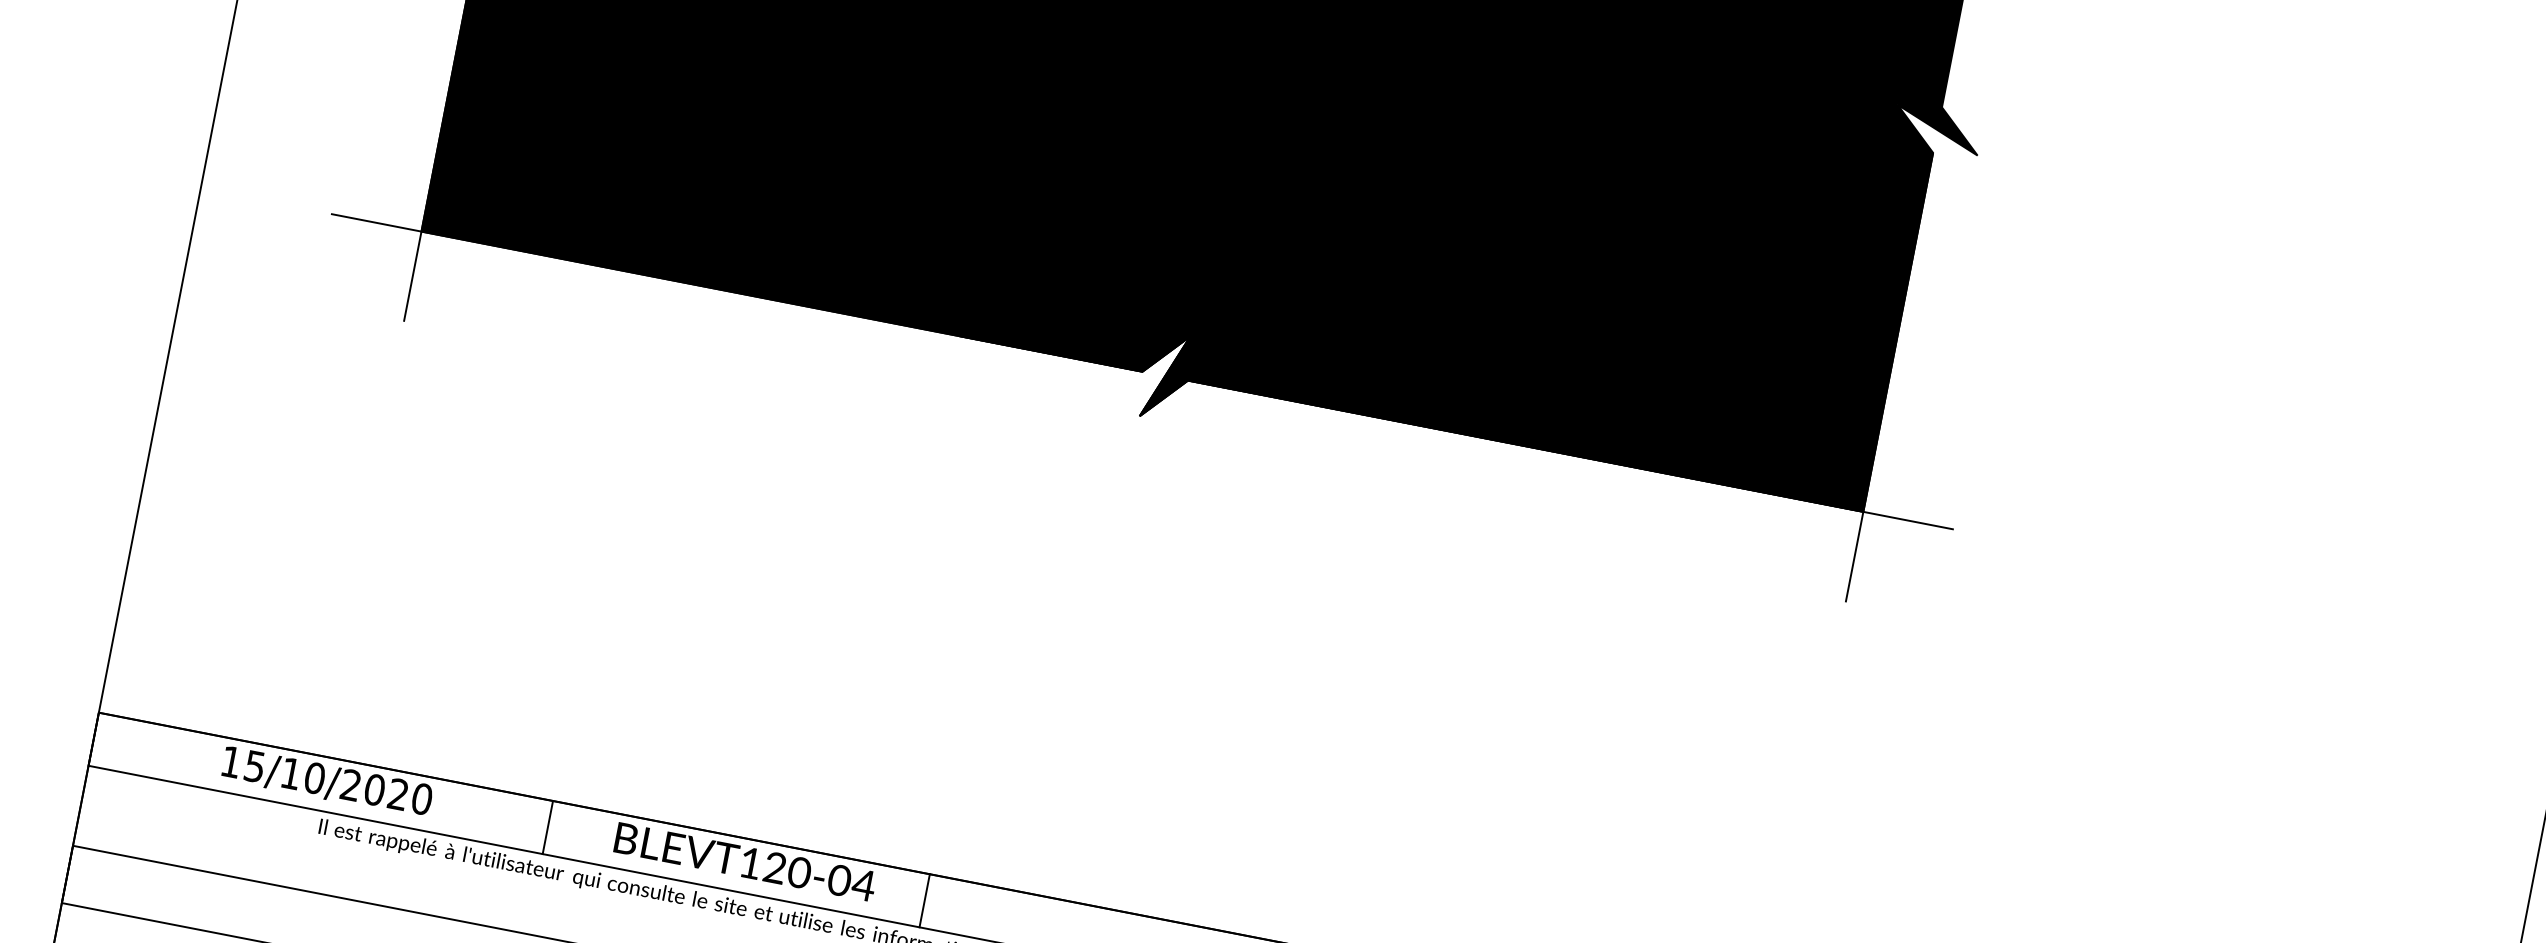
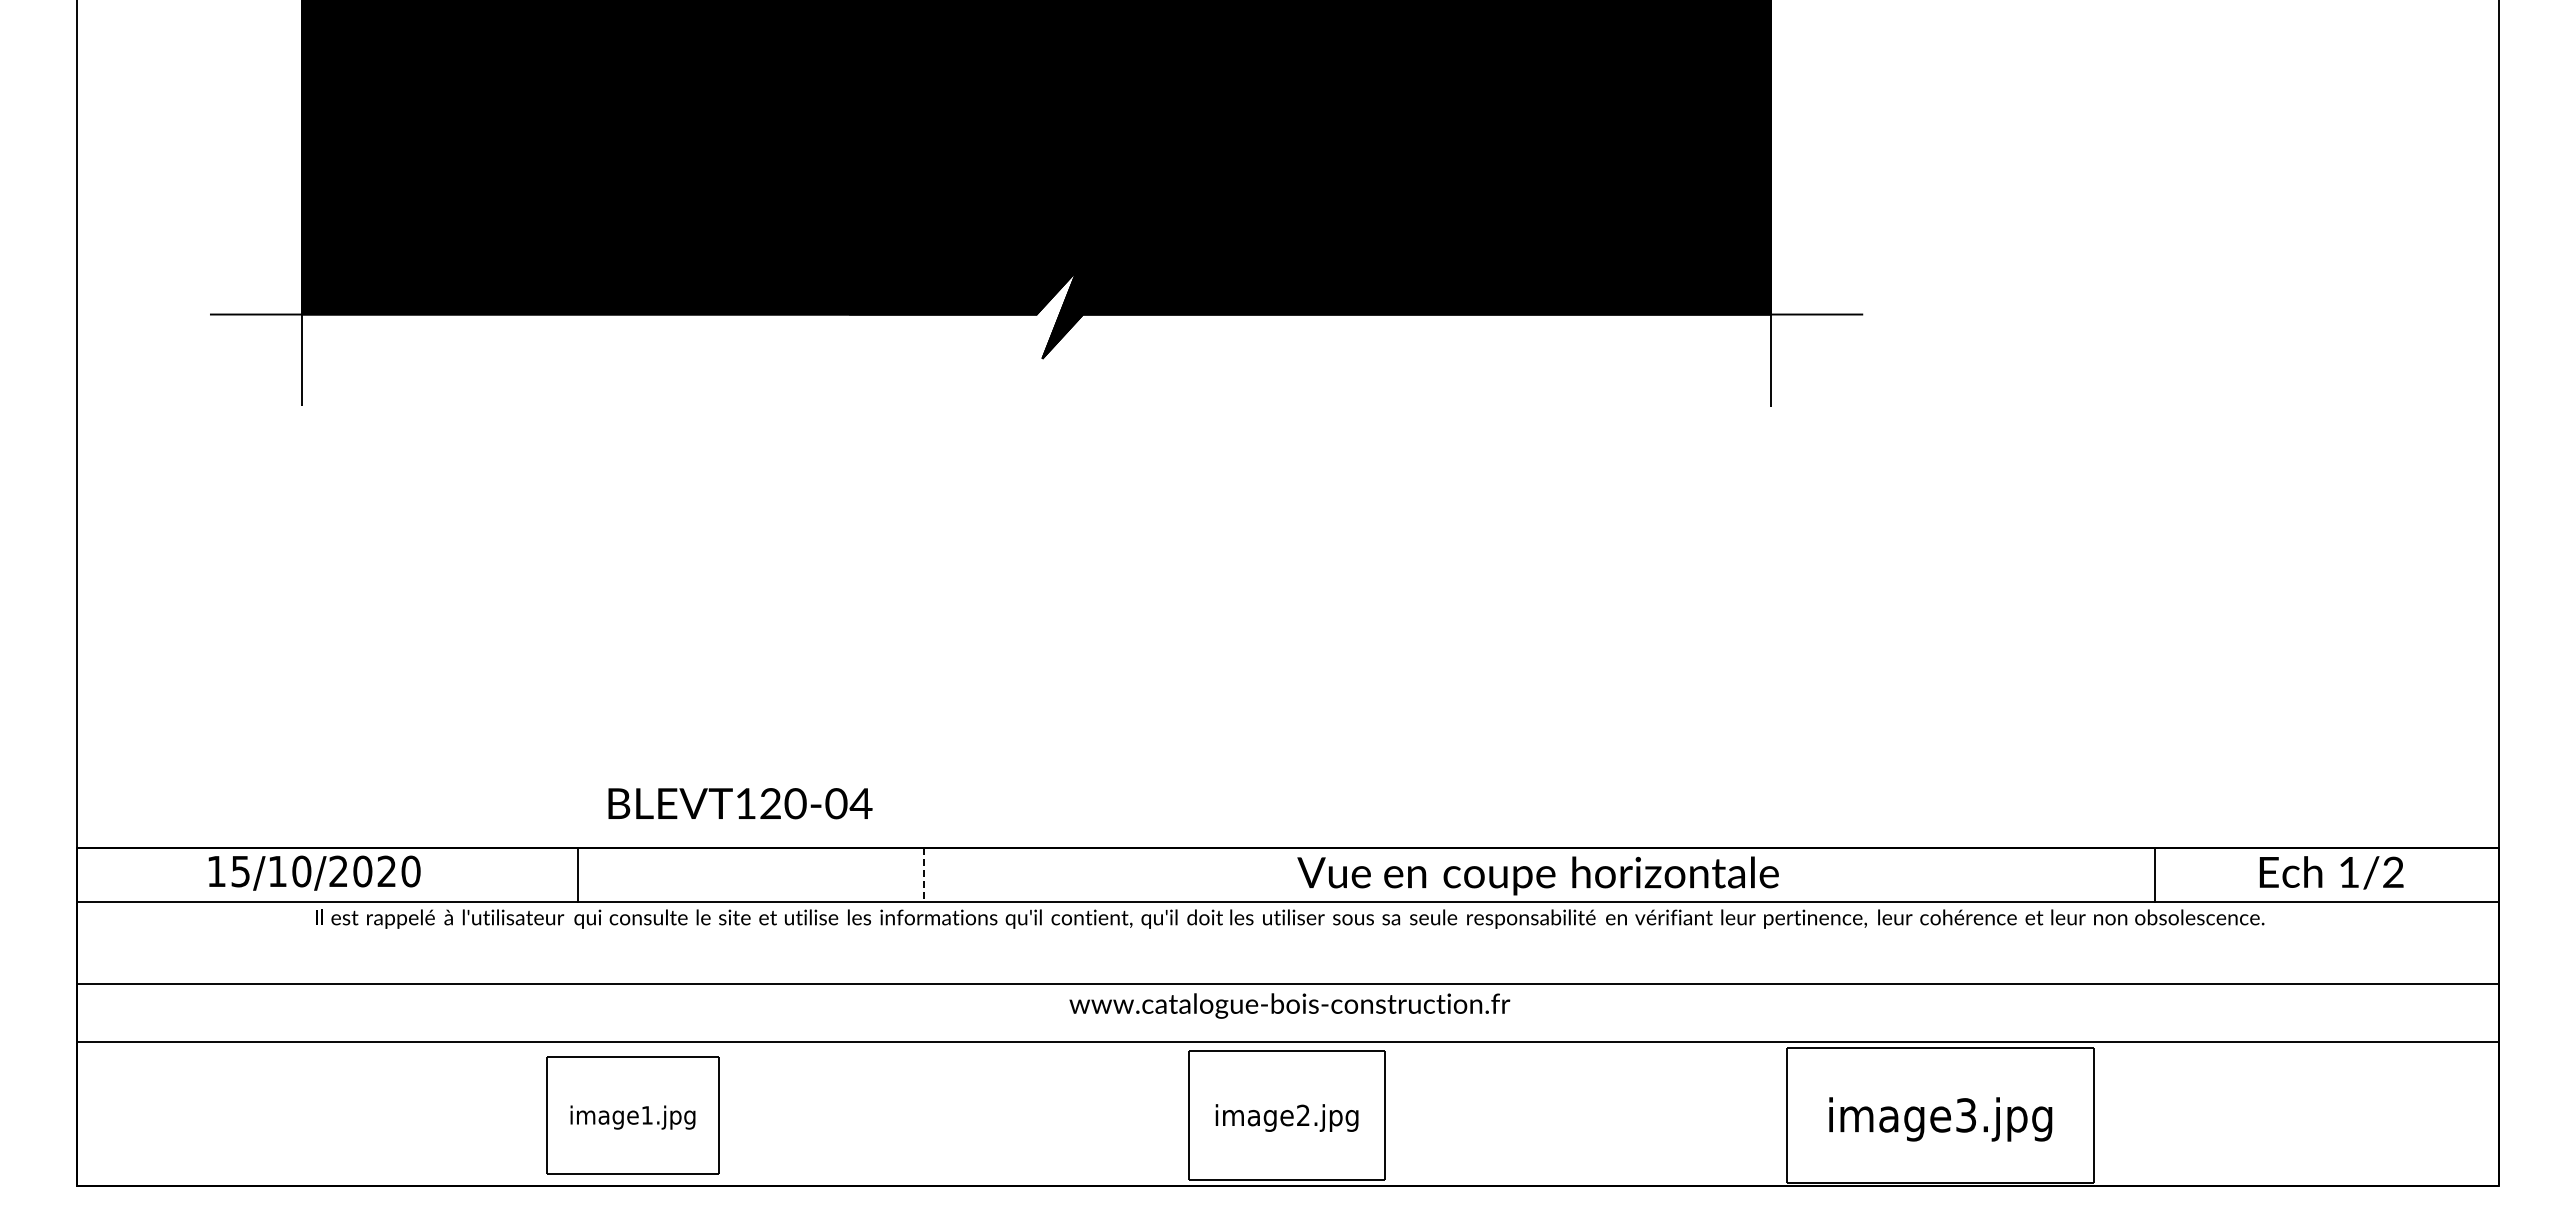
line: (547, 827) -> (577, 875), moved
text: (745, 861) -> (740, 803), moved
line: (924, 900) -> (923, 875), solid -> dashed

